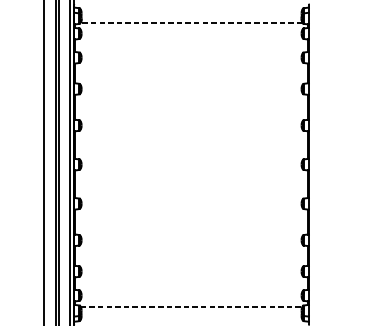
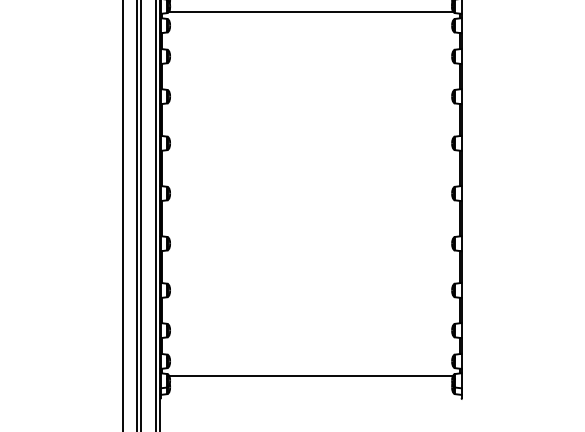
line: (191, 22) -> (310, 11), dashed -> solid
line: (191, 306) -> (311, 375), dashed -> solid

